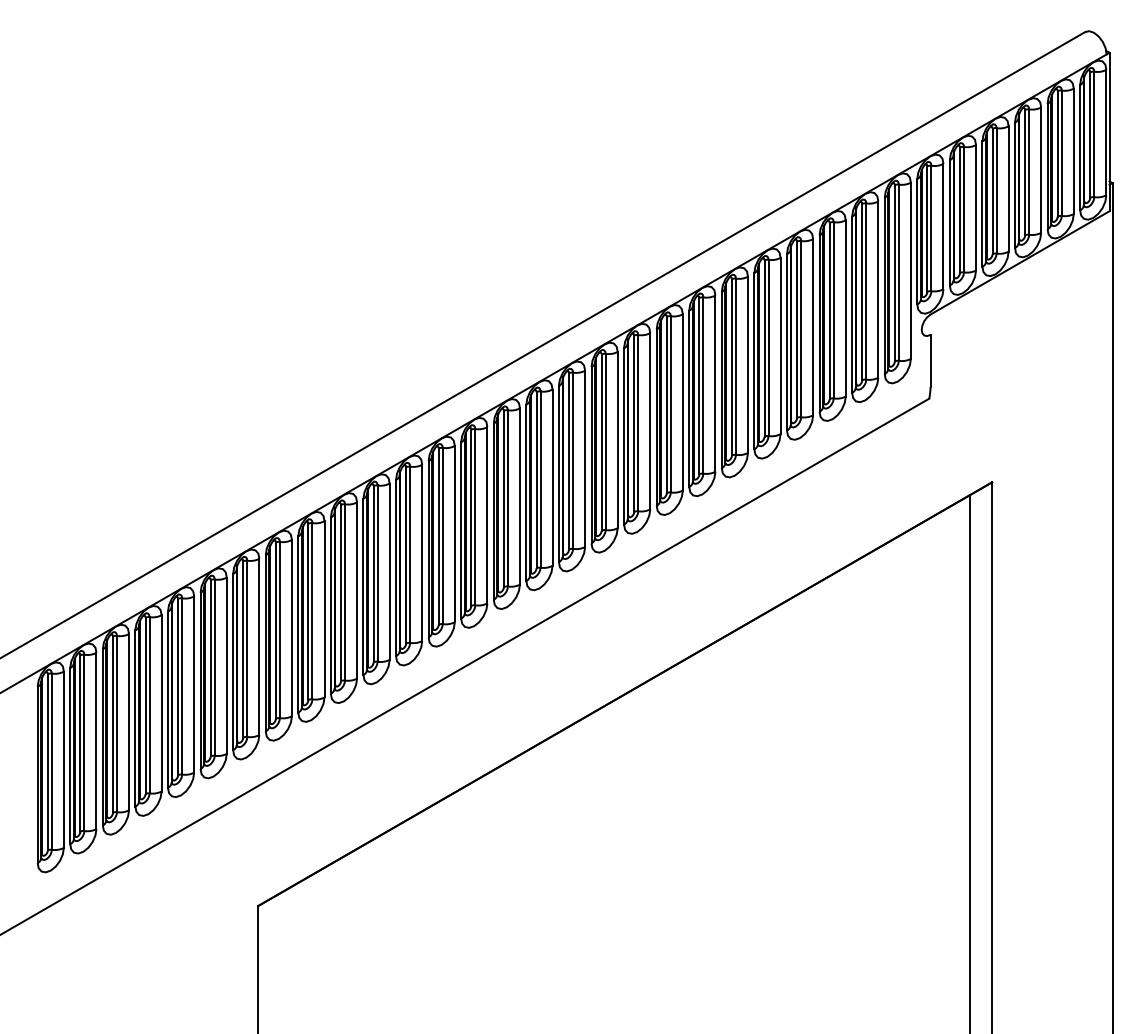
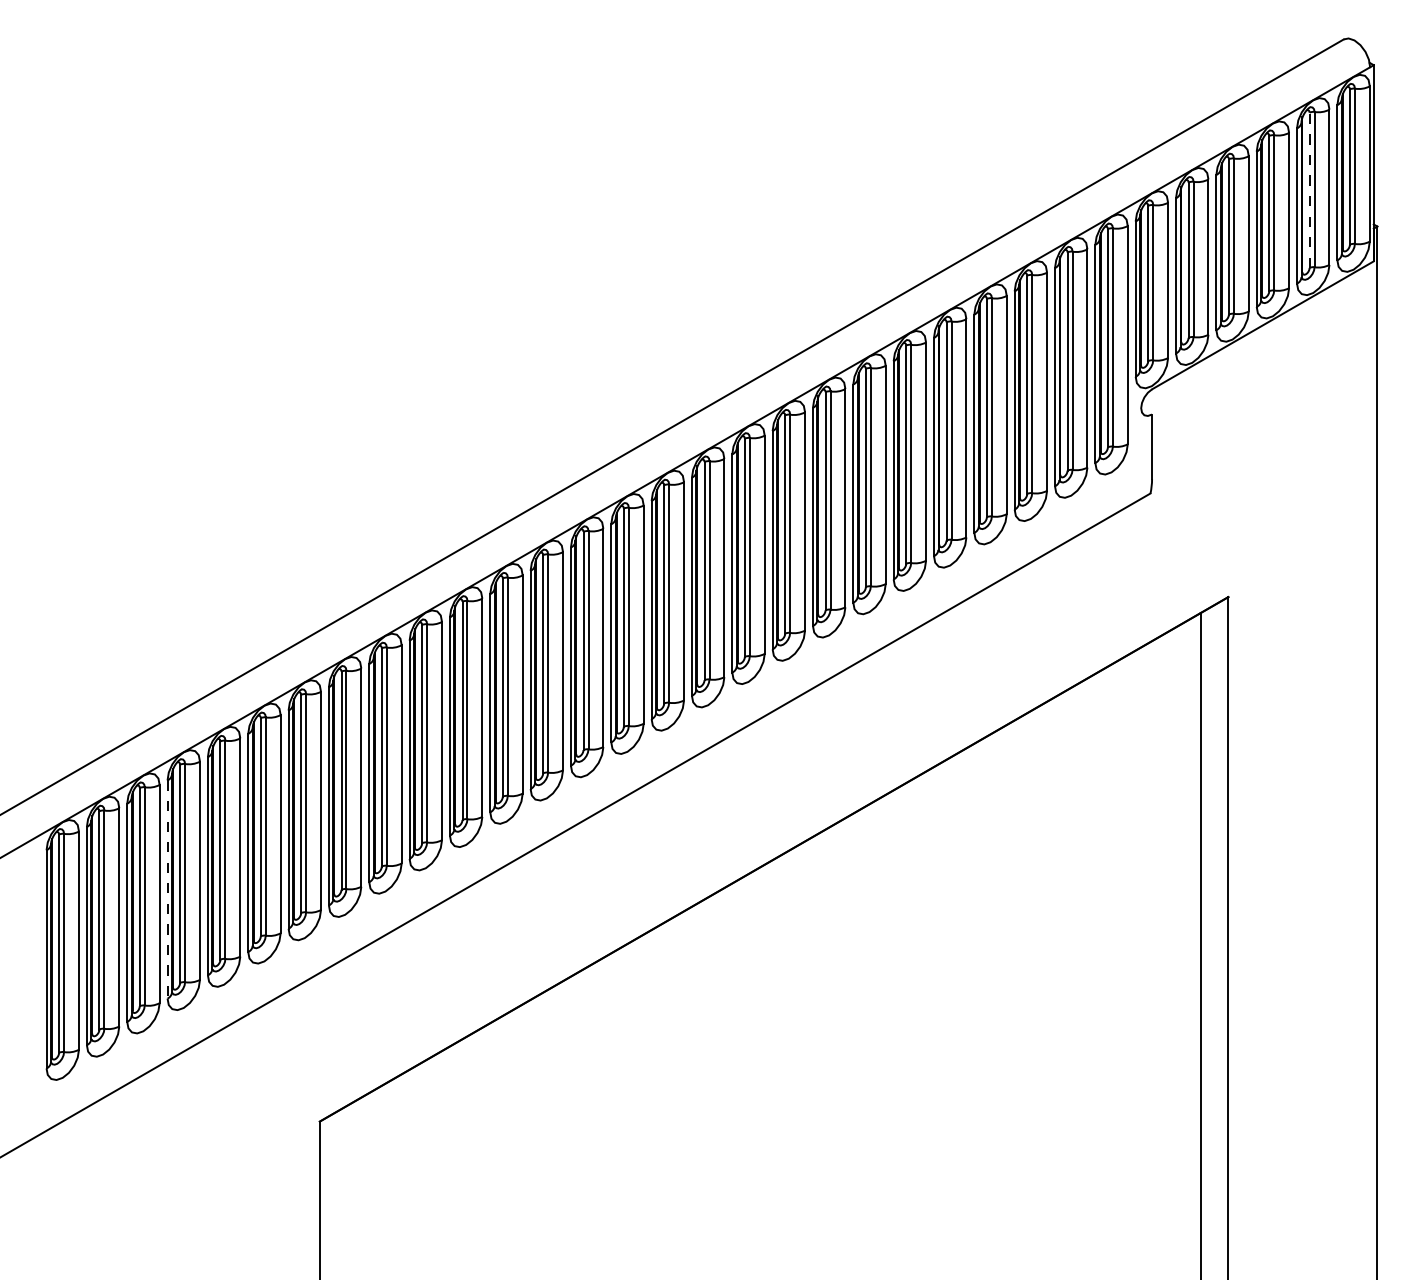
line: (1057, 153) -> (1309, 190), solid -> dashed
line: (135, 719) -> (167, 890), solid -> dashed

